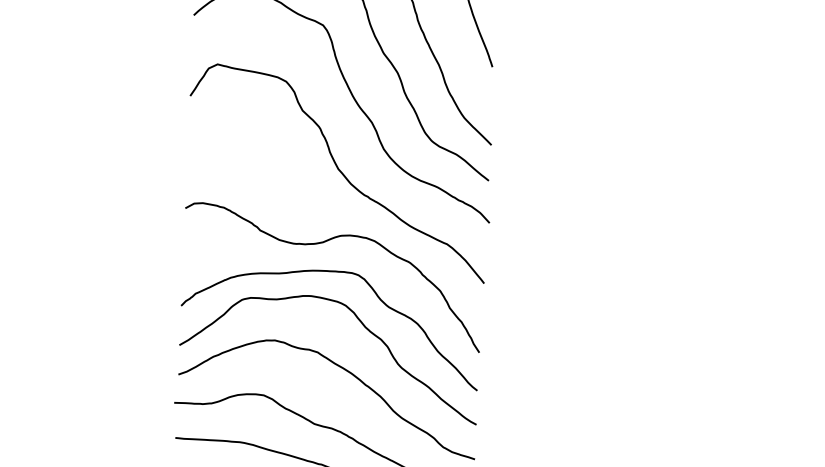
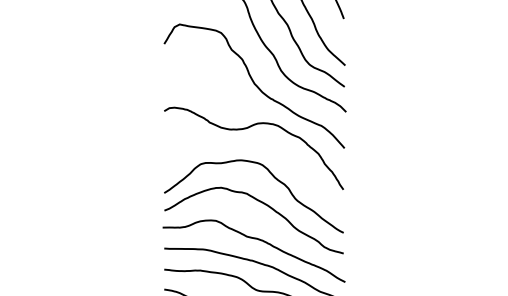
curve: (345, 274) -> (261, 146), removed

